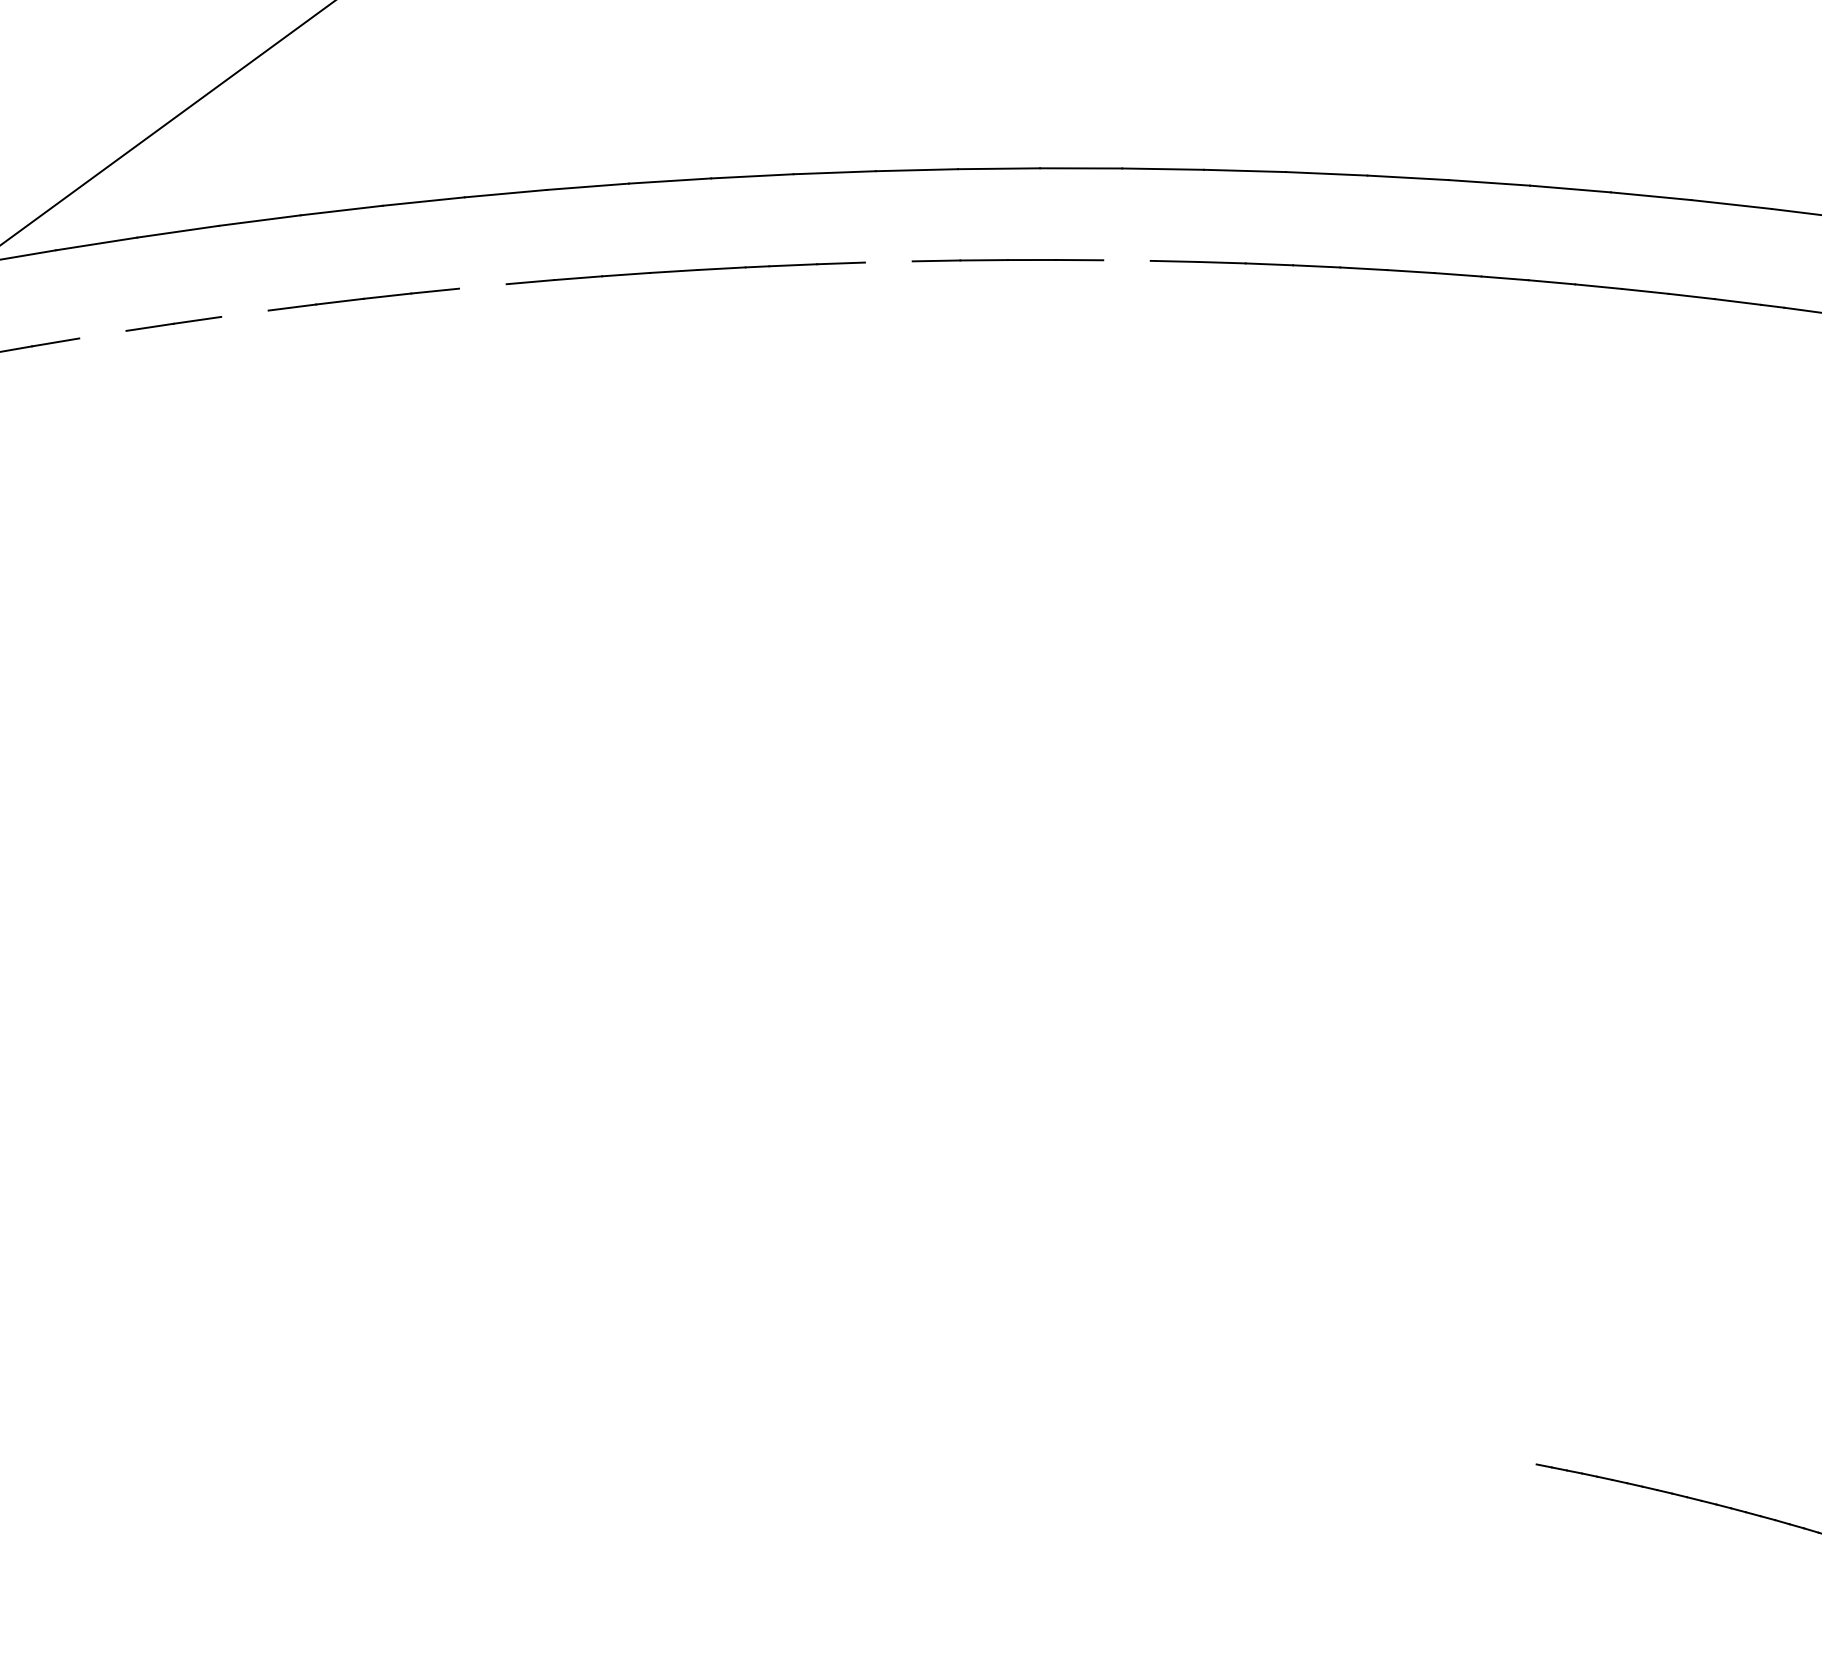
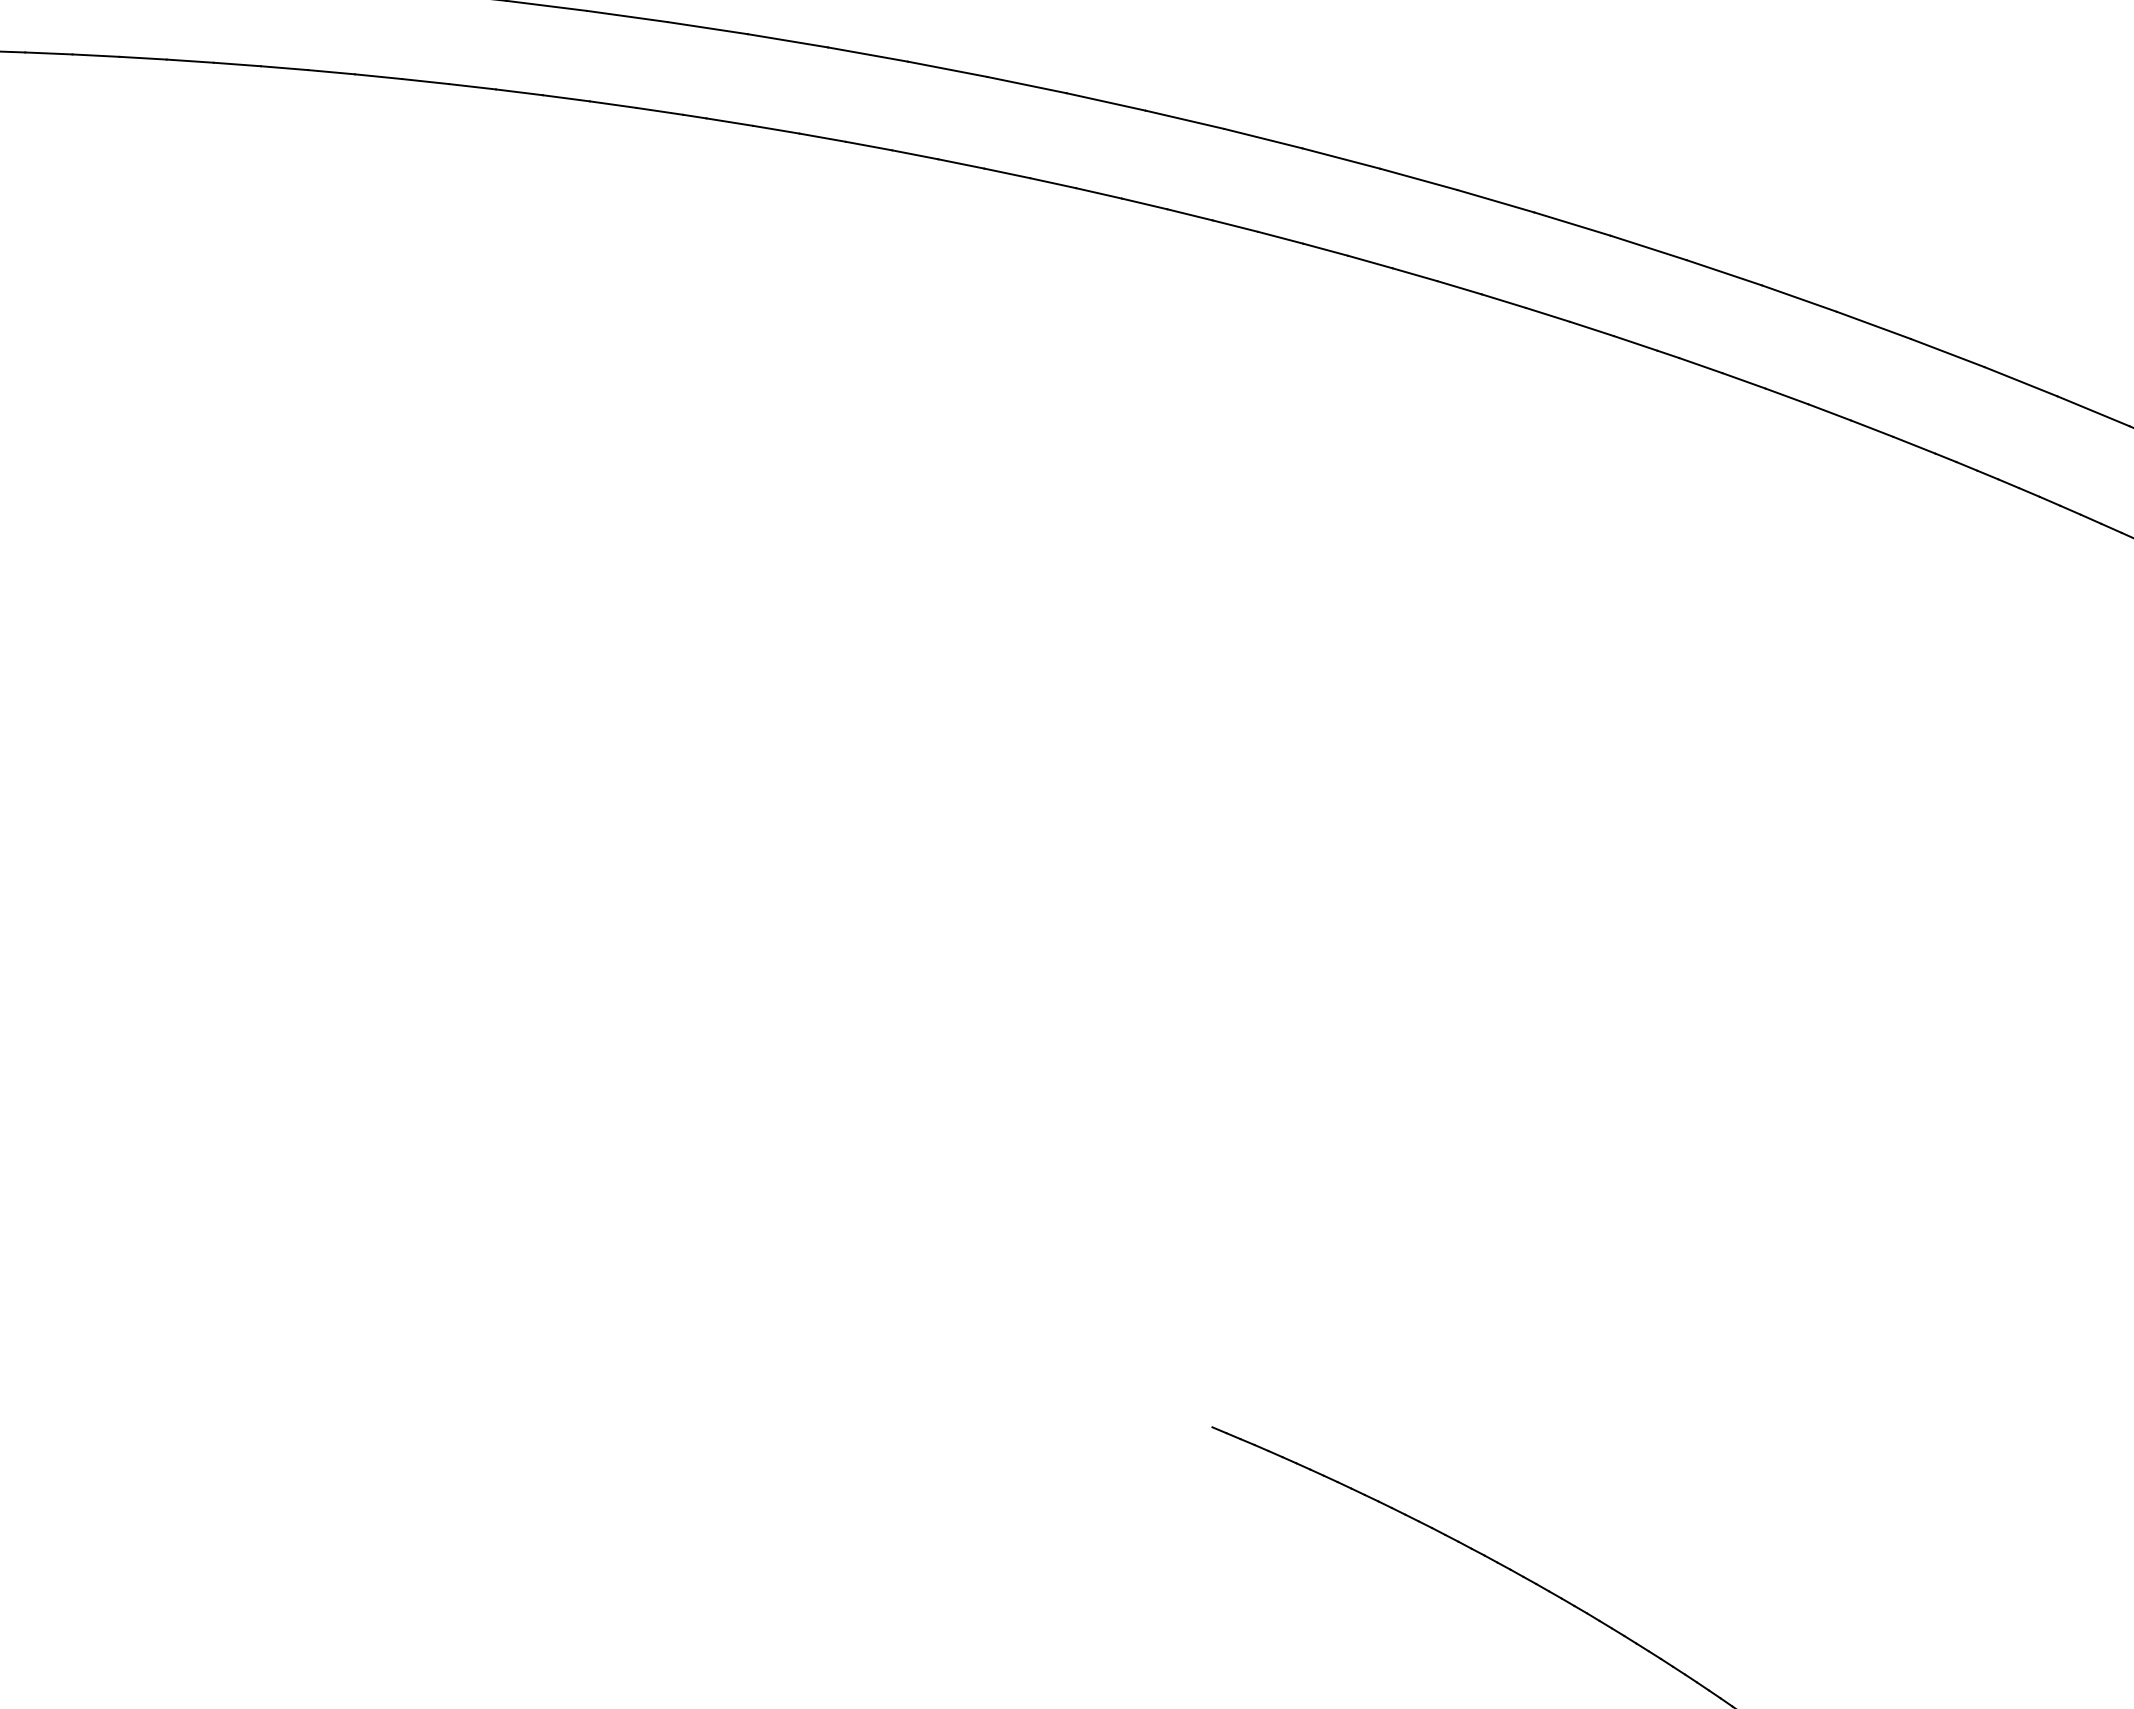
line: (1127, 260) -> (1053, 183), added
line: (888, 261) -> (822, 137), added
line: (482, 286) -> (425, 81), added
line: (244, 313) -> (189, 60), added
line: (102, 334) -> (48, 53), added

